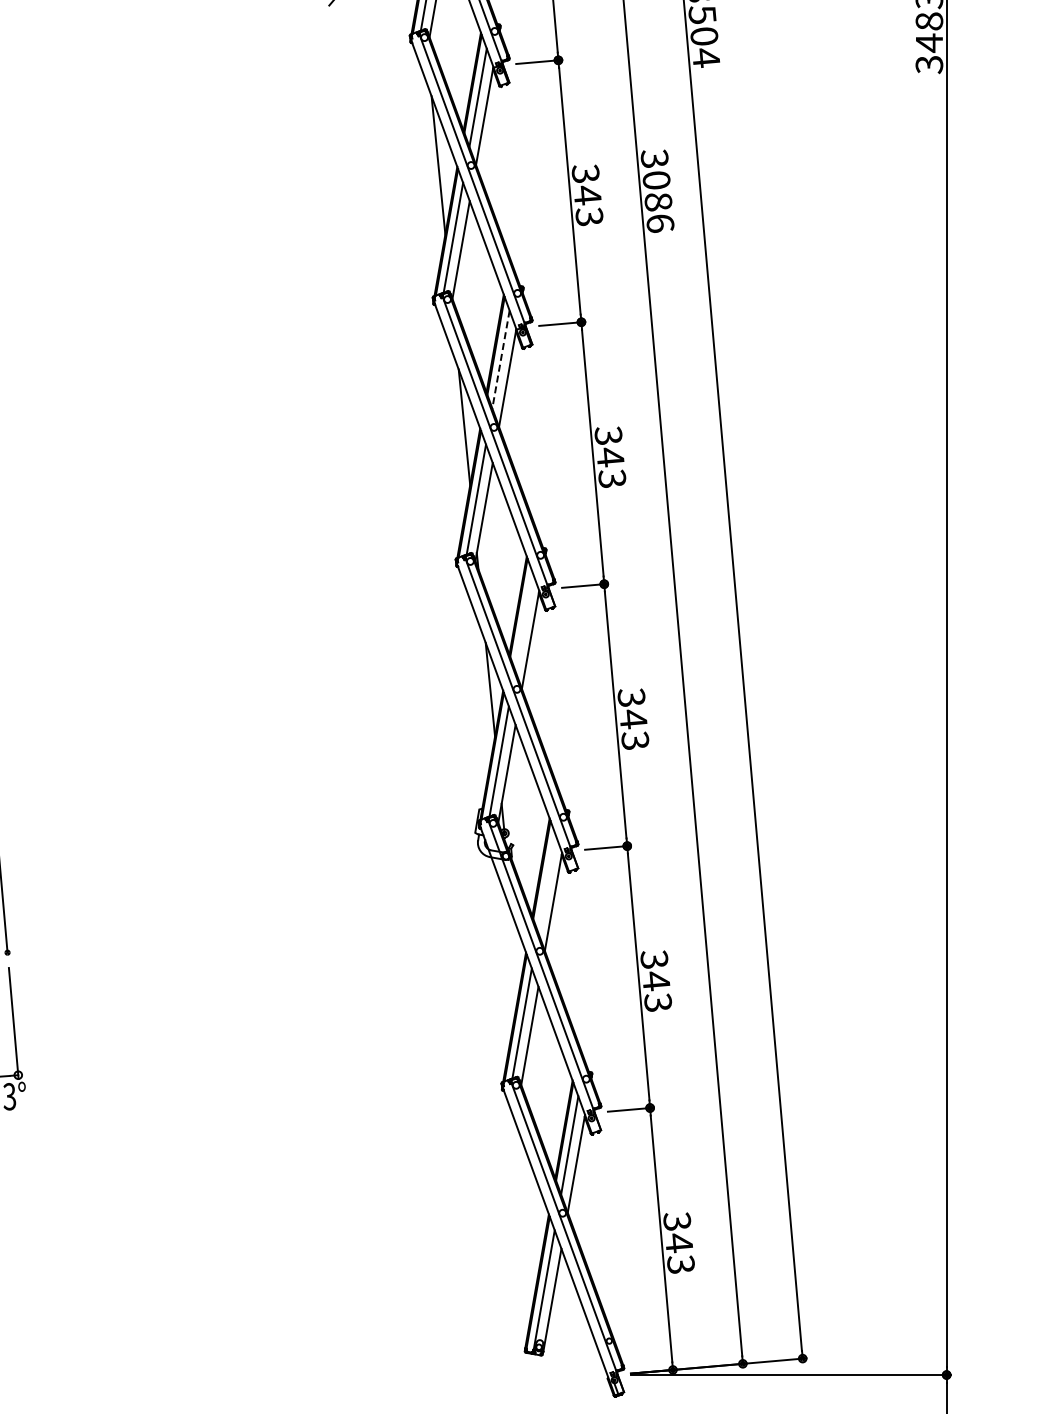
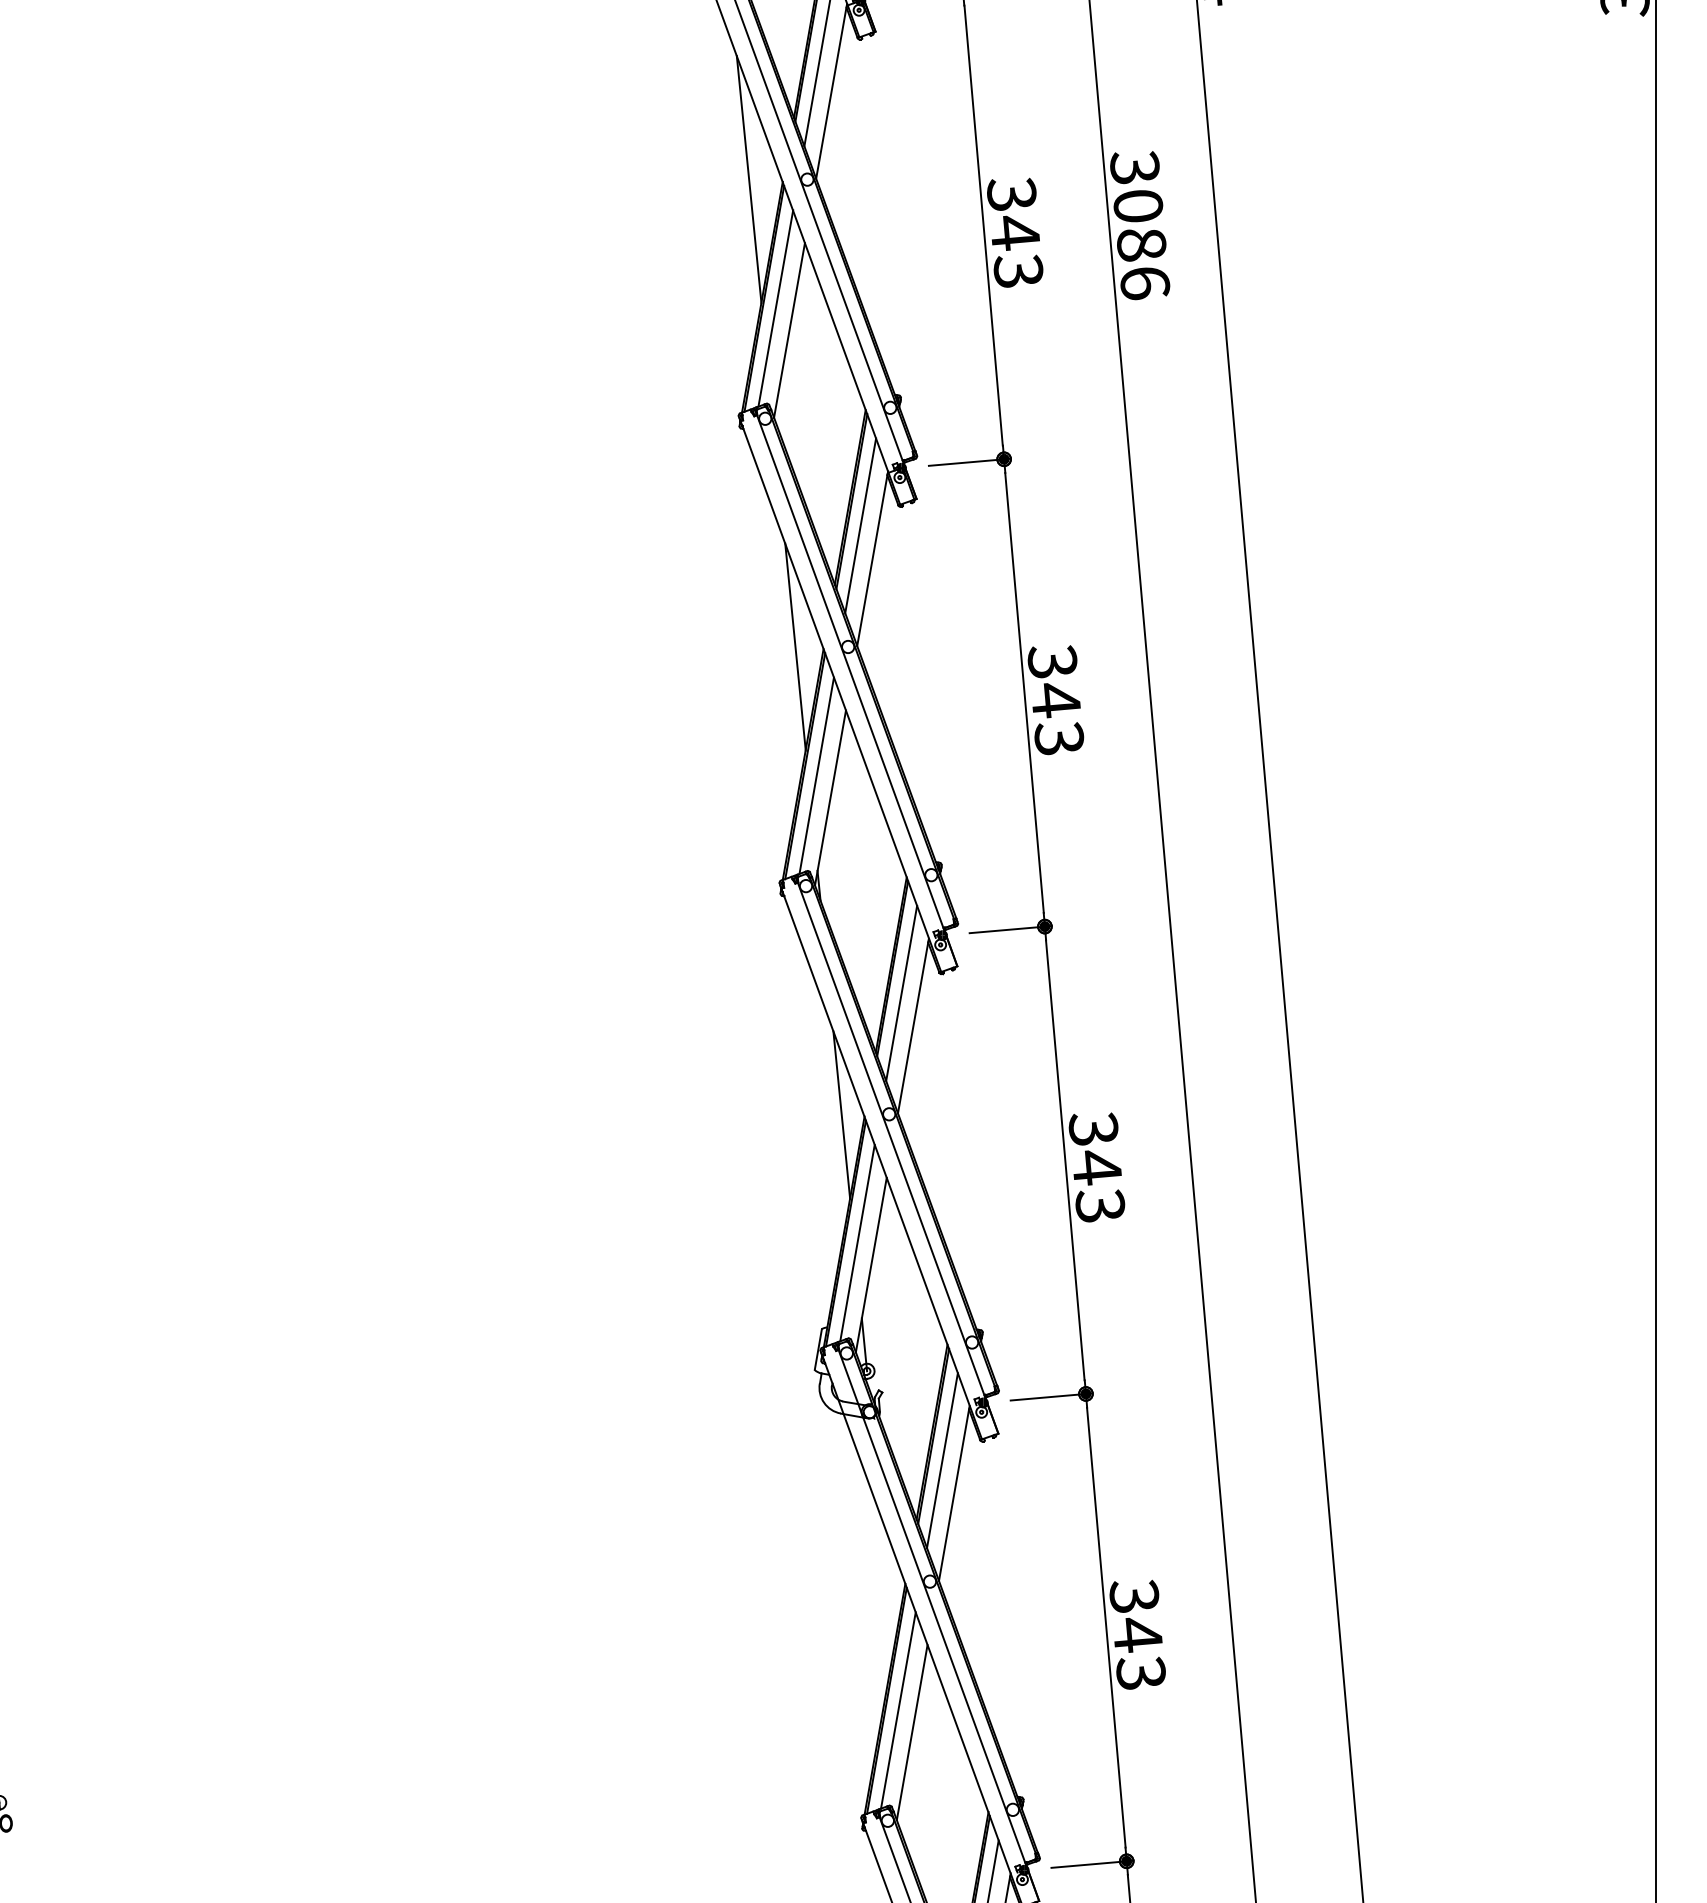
line: (500, 359) -> (859, 525), dashed -> solid
line: (523, 621) -> (900, 993), added
line: (546, 883) -> (941, 1460), added

